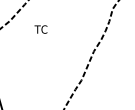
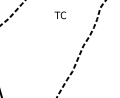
text: (39, 29) -> (59, 15), moved

